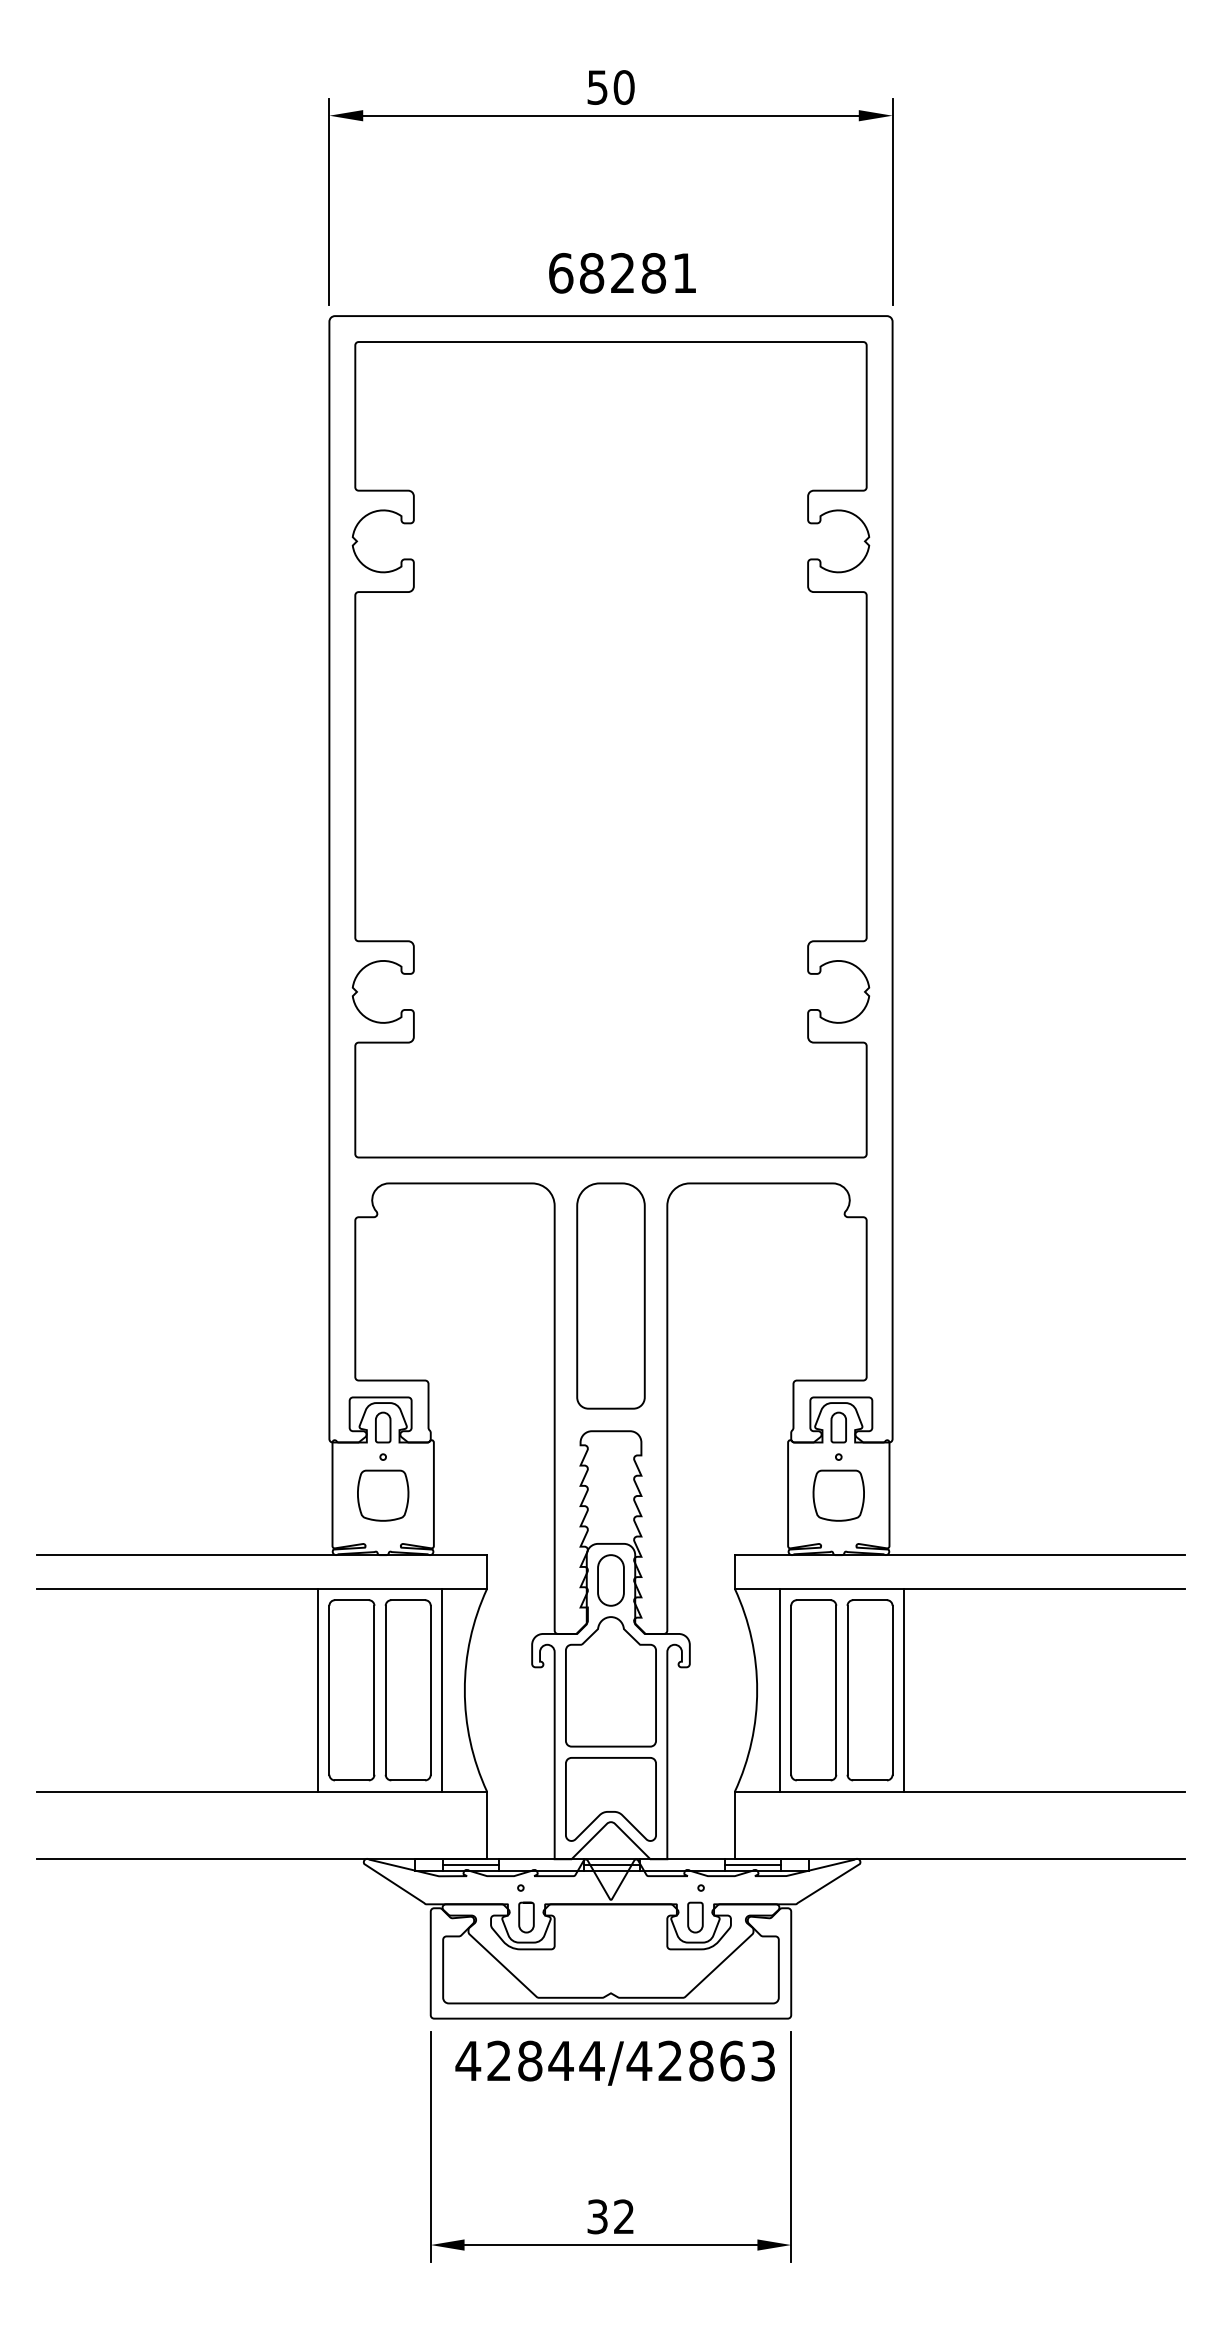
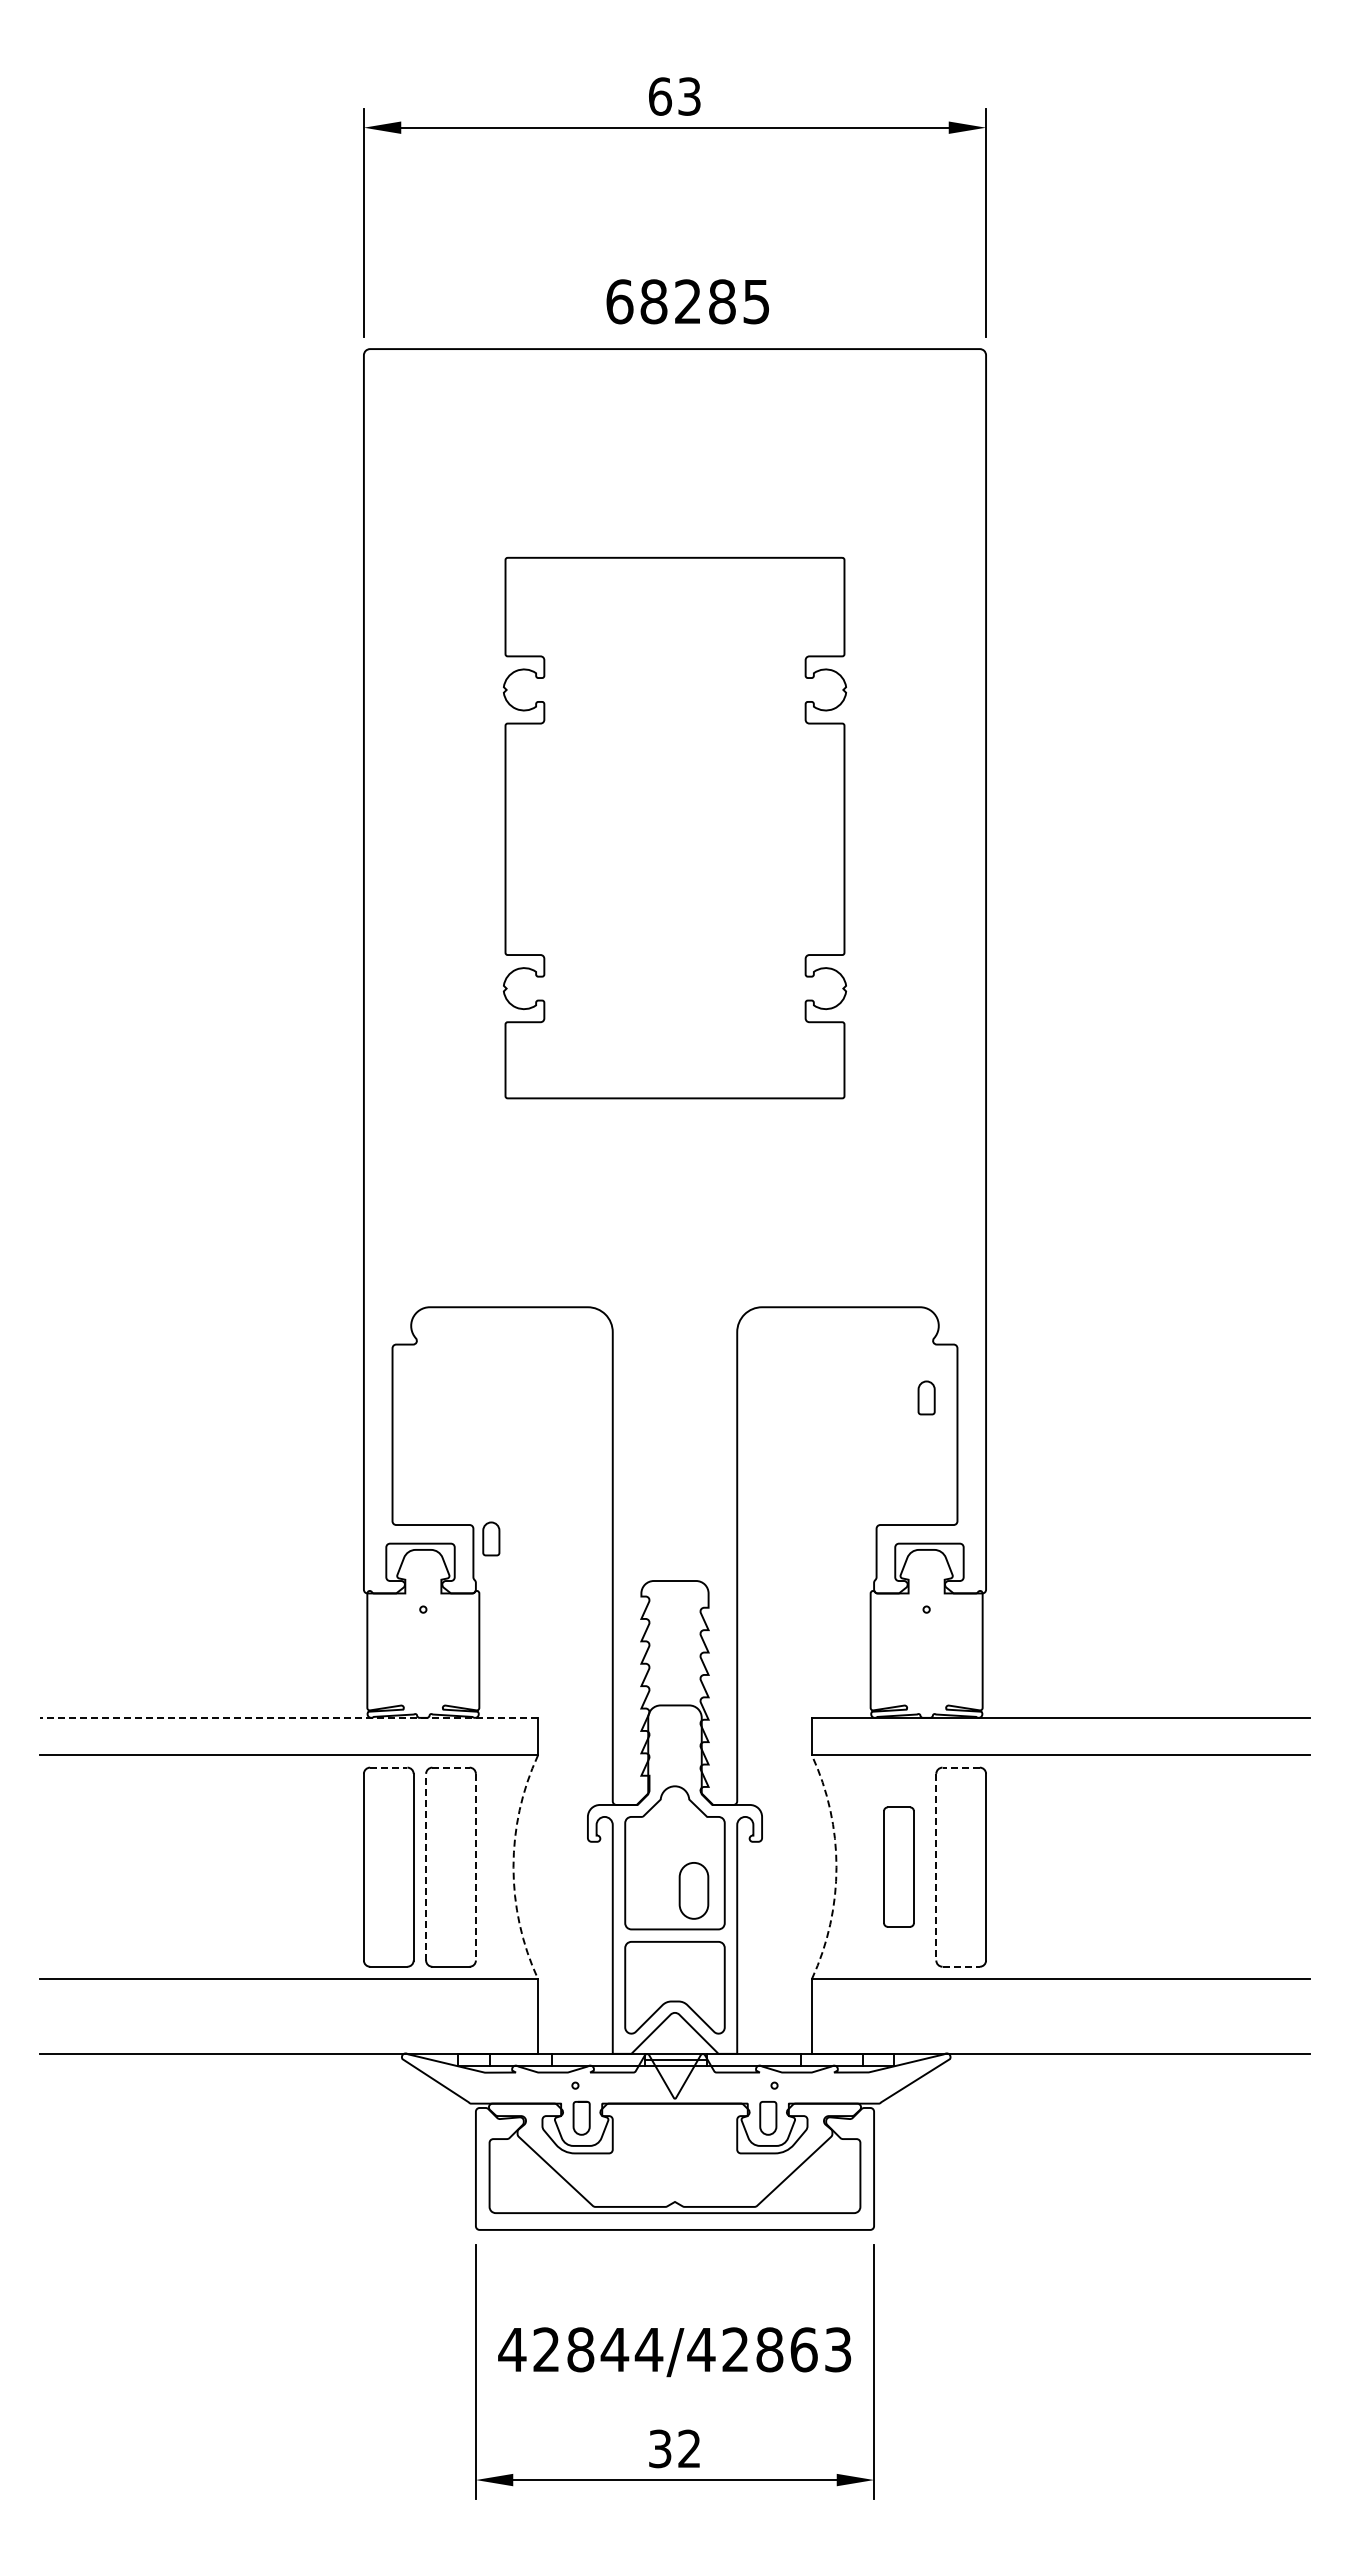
text: (611, 87) -> (675, 96), 50 -> 63
text: (683, 273) -> (755, 302), 68281 -> 68285
part: (610, 749) -> (674, 827), size x0.6
part: (610, 1295) -> (674, 1431), removed
part: (383, 1427) -> (491, 1538), moved
part: (838, 1427) -> (926, 1397), moved
part: (383, 1495) -> (423, 1651), removed
part: (838, 1495) -> (926, 1651), removed
line: (262, 1554) -> (289, 1717), solid -> dashed
part: (610, 1580) -> (693, 1890), moved
line: (351, 1600) -> (388, 1767), solid -> dashed
line: (408, 1600) -> (451, 1767), solid -> dashed
line: (870, 1600) -> (961, 1767), solid -> dashed
line: (386, 1689) -> (426, 1866), solid -> dashed
part: (813, 1689) -> (898, 1866), size x0.6
line: (318, 1690) -> (351, 1867), removed
line: (430, 1690) -> (475, 1867), solid -> dashed
line: (442, 1690) -> (488, 1867), removed
arc: (464, 1690) -> (513, 1867), solid -> dashed
arc: (757, 1690) -> (836, 1867), solid -> dashed
line: (779, 1690) -> (861, 1867), removed
line: (847, 1690) -> (936, 1867), solid -> dashed
line: (903, 1690) -> (998, 1867), removed
line: (870, 1780) -> (961, 1966), solid -> dashed
line: (471, 1865) -> (520, 2060), removed
line: (752, 1865) -> (831, 2060), removed
text: (615, 2063) -> (674, 2352), moved

